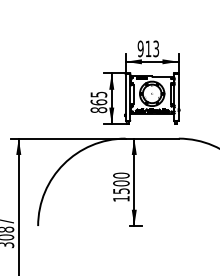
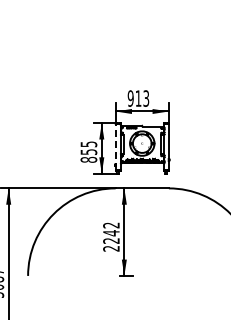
line: (125, 97) -> (115, 147), solid -> dashed
text: (98, 102) -> (88, 152), 865 -> 855
text: (121, 186) -> (111, 236), 1500 -> 2242

